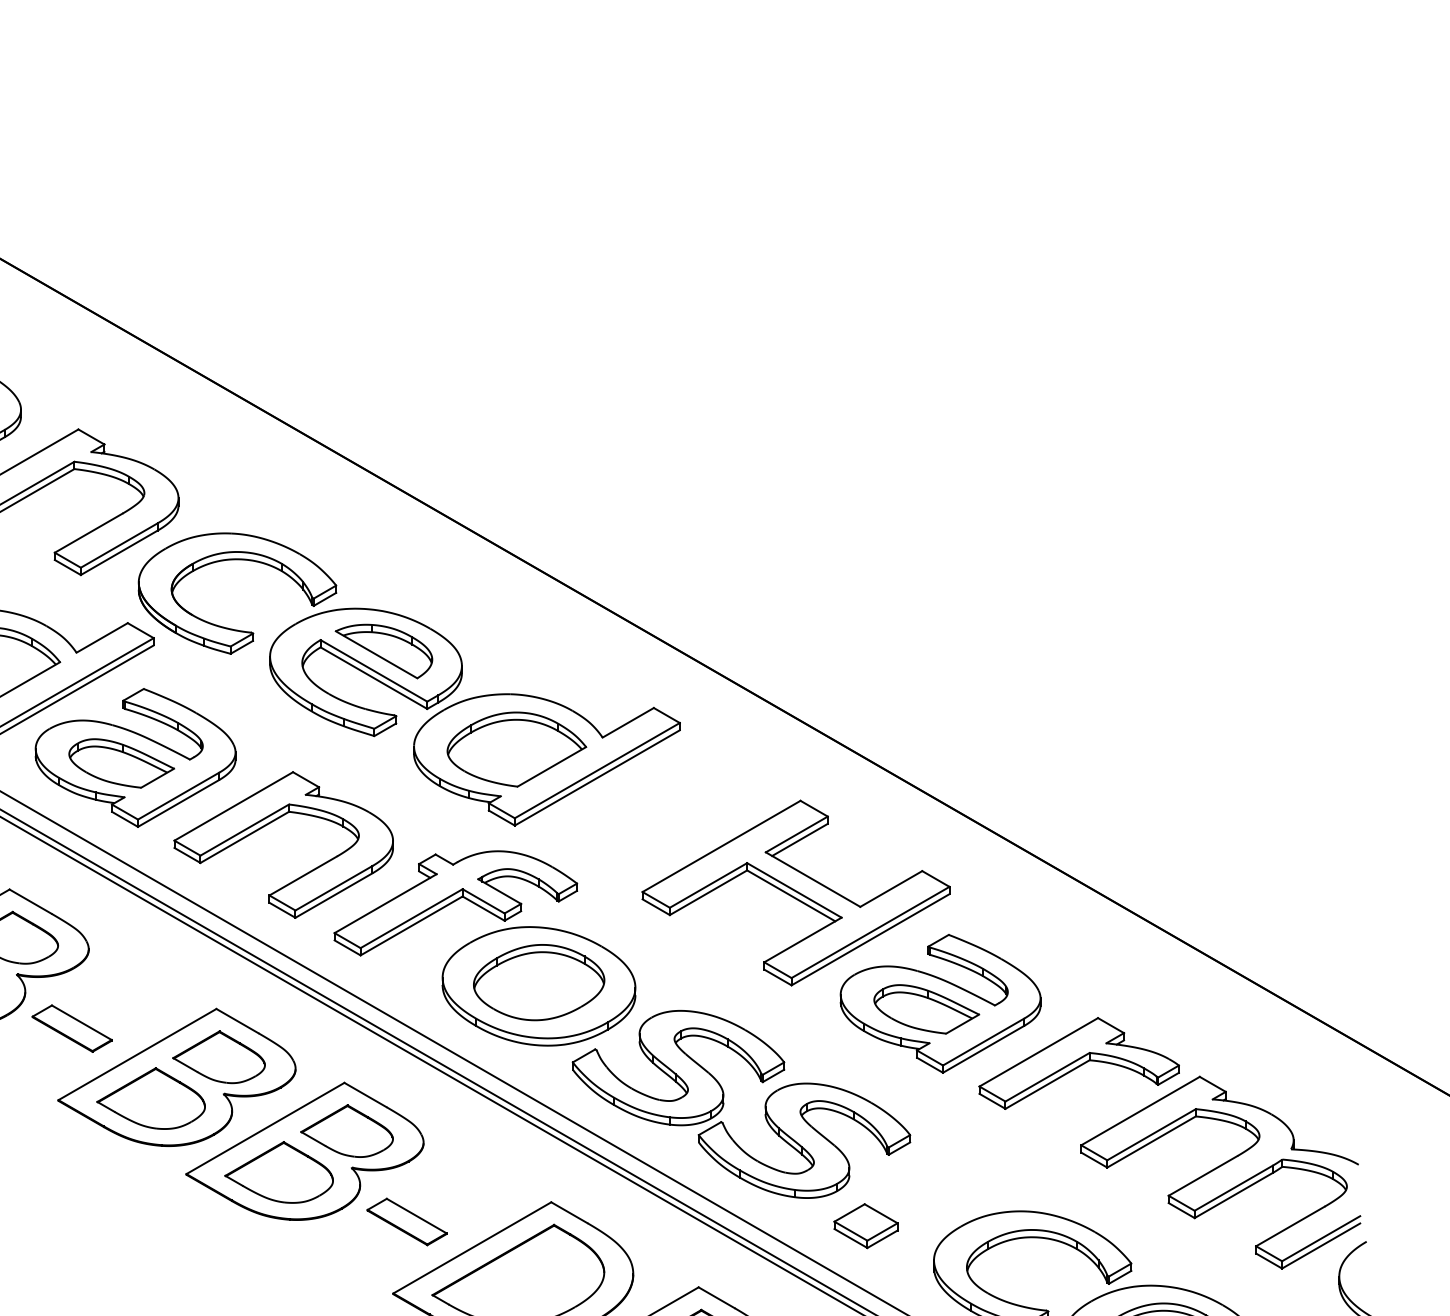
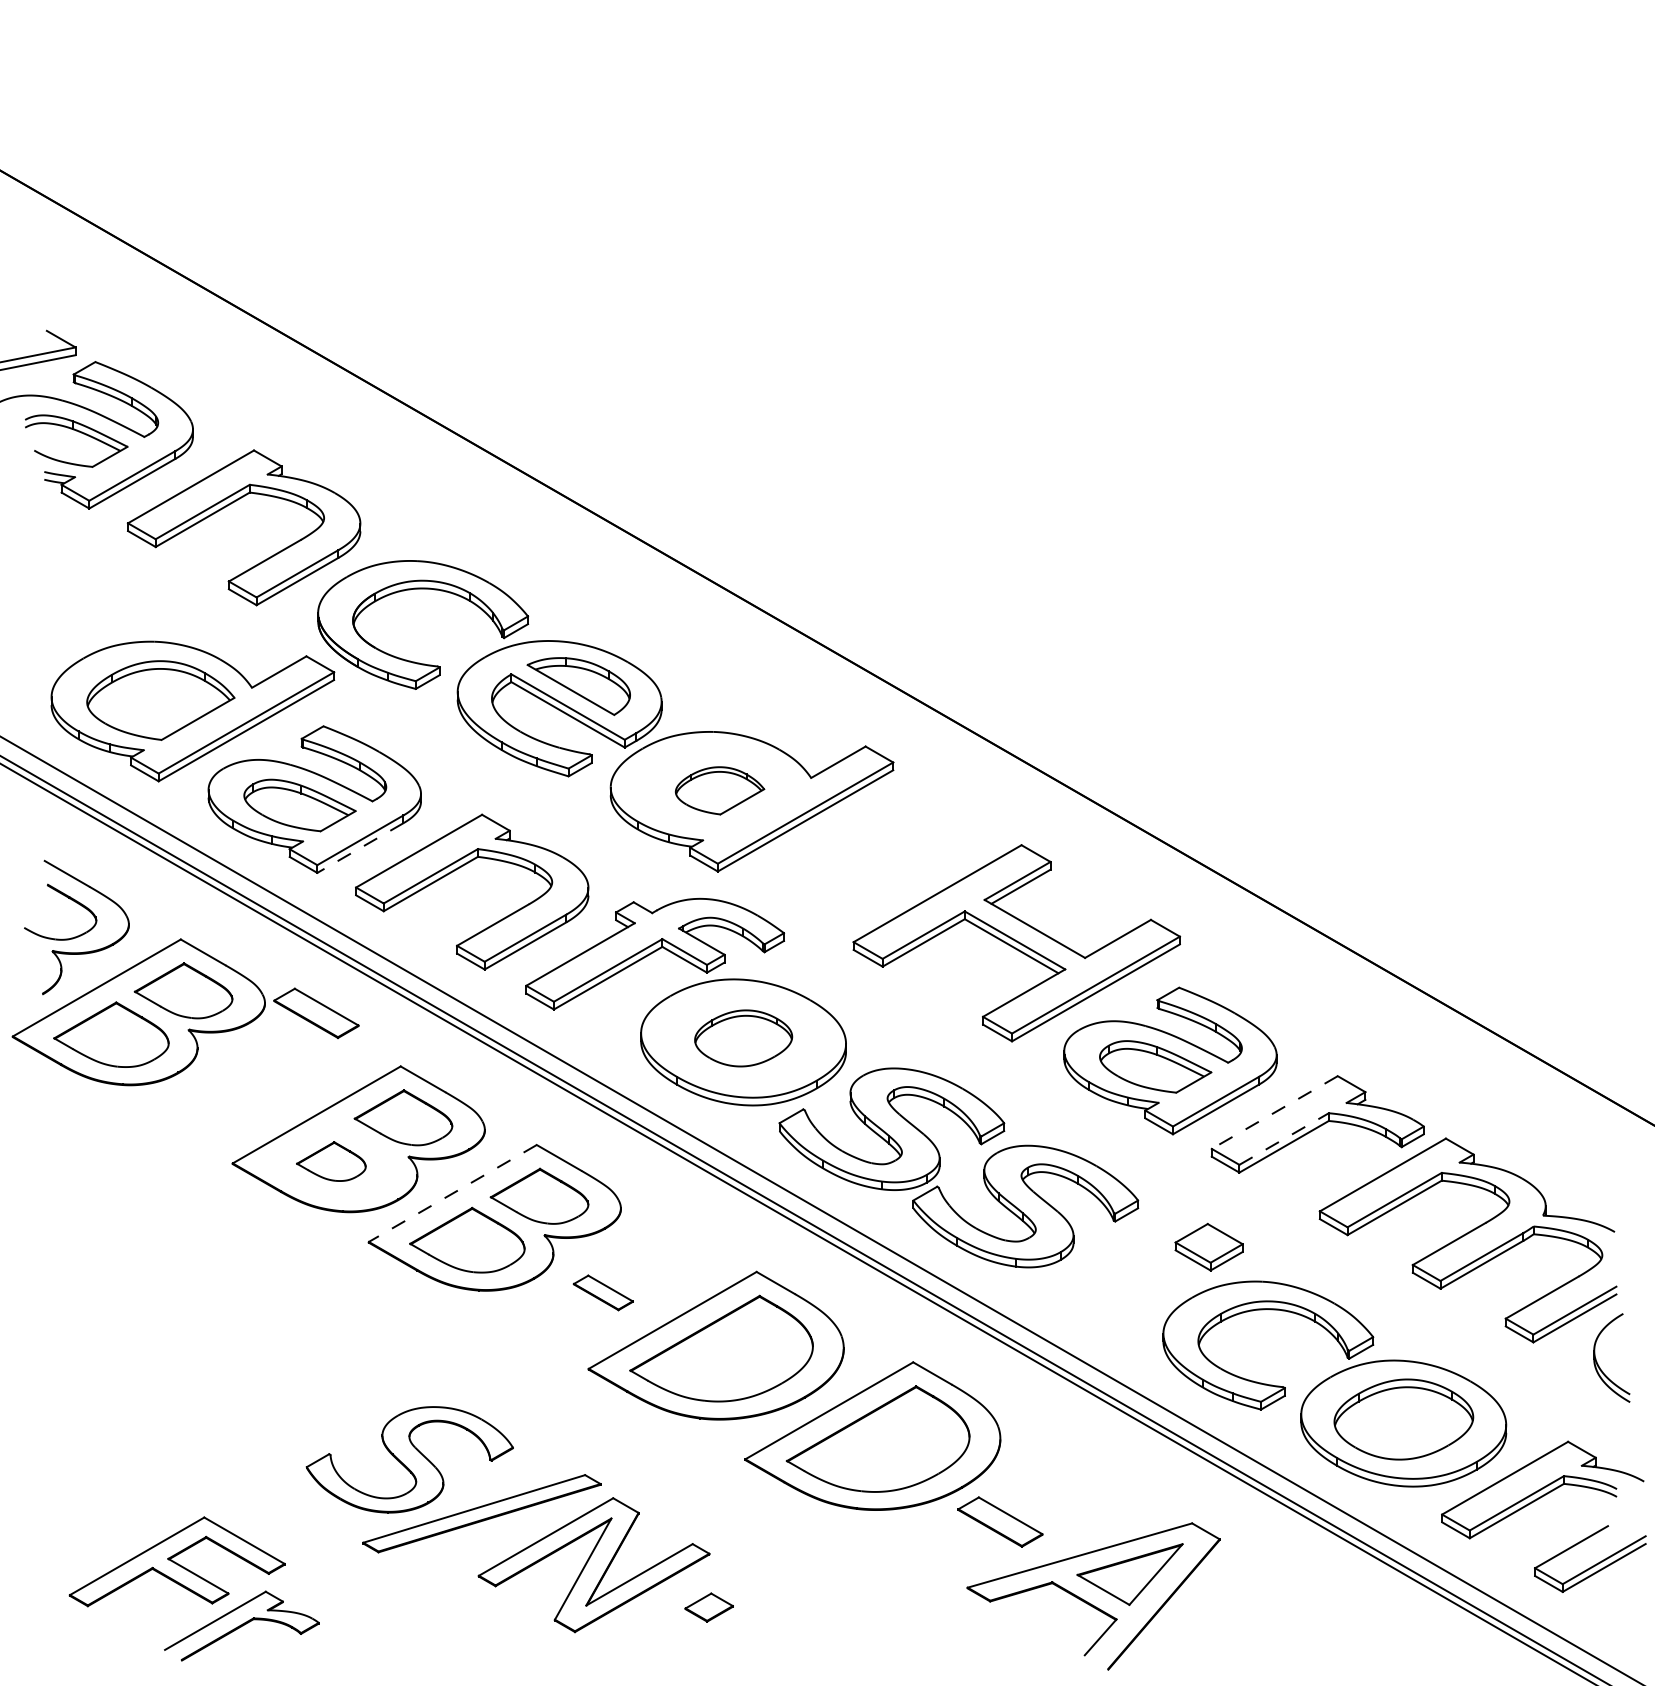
part: (516, 749) -> (719, 790), size x0.6
line: (178, 803) -> (360, 848), solid -> dashed
part: (538, 982) -> (743, 1038), size x0.7
part: (72, 1028) -> (316, 1013), moved
line: (1038, 1052) -> (1274, 1112), solid -> dashed
line: (1047, 1077) -> (1284, 1139), solid -> dashed
part: (151, 1098) -> (331, 1161), size x0.6
line: (265, 1128) -> (452, 1193), solid -> dashed
part: (407, 1221) -> (603, 1292), size x0.7
part: (865, 1226) -> (1208, 1247), moved

